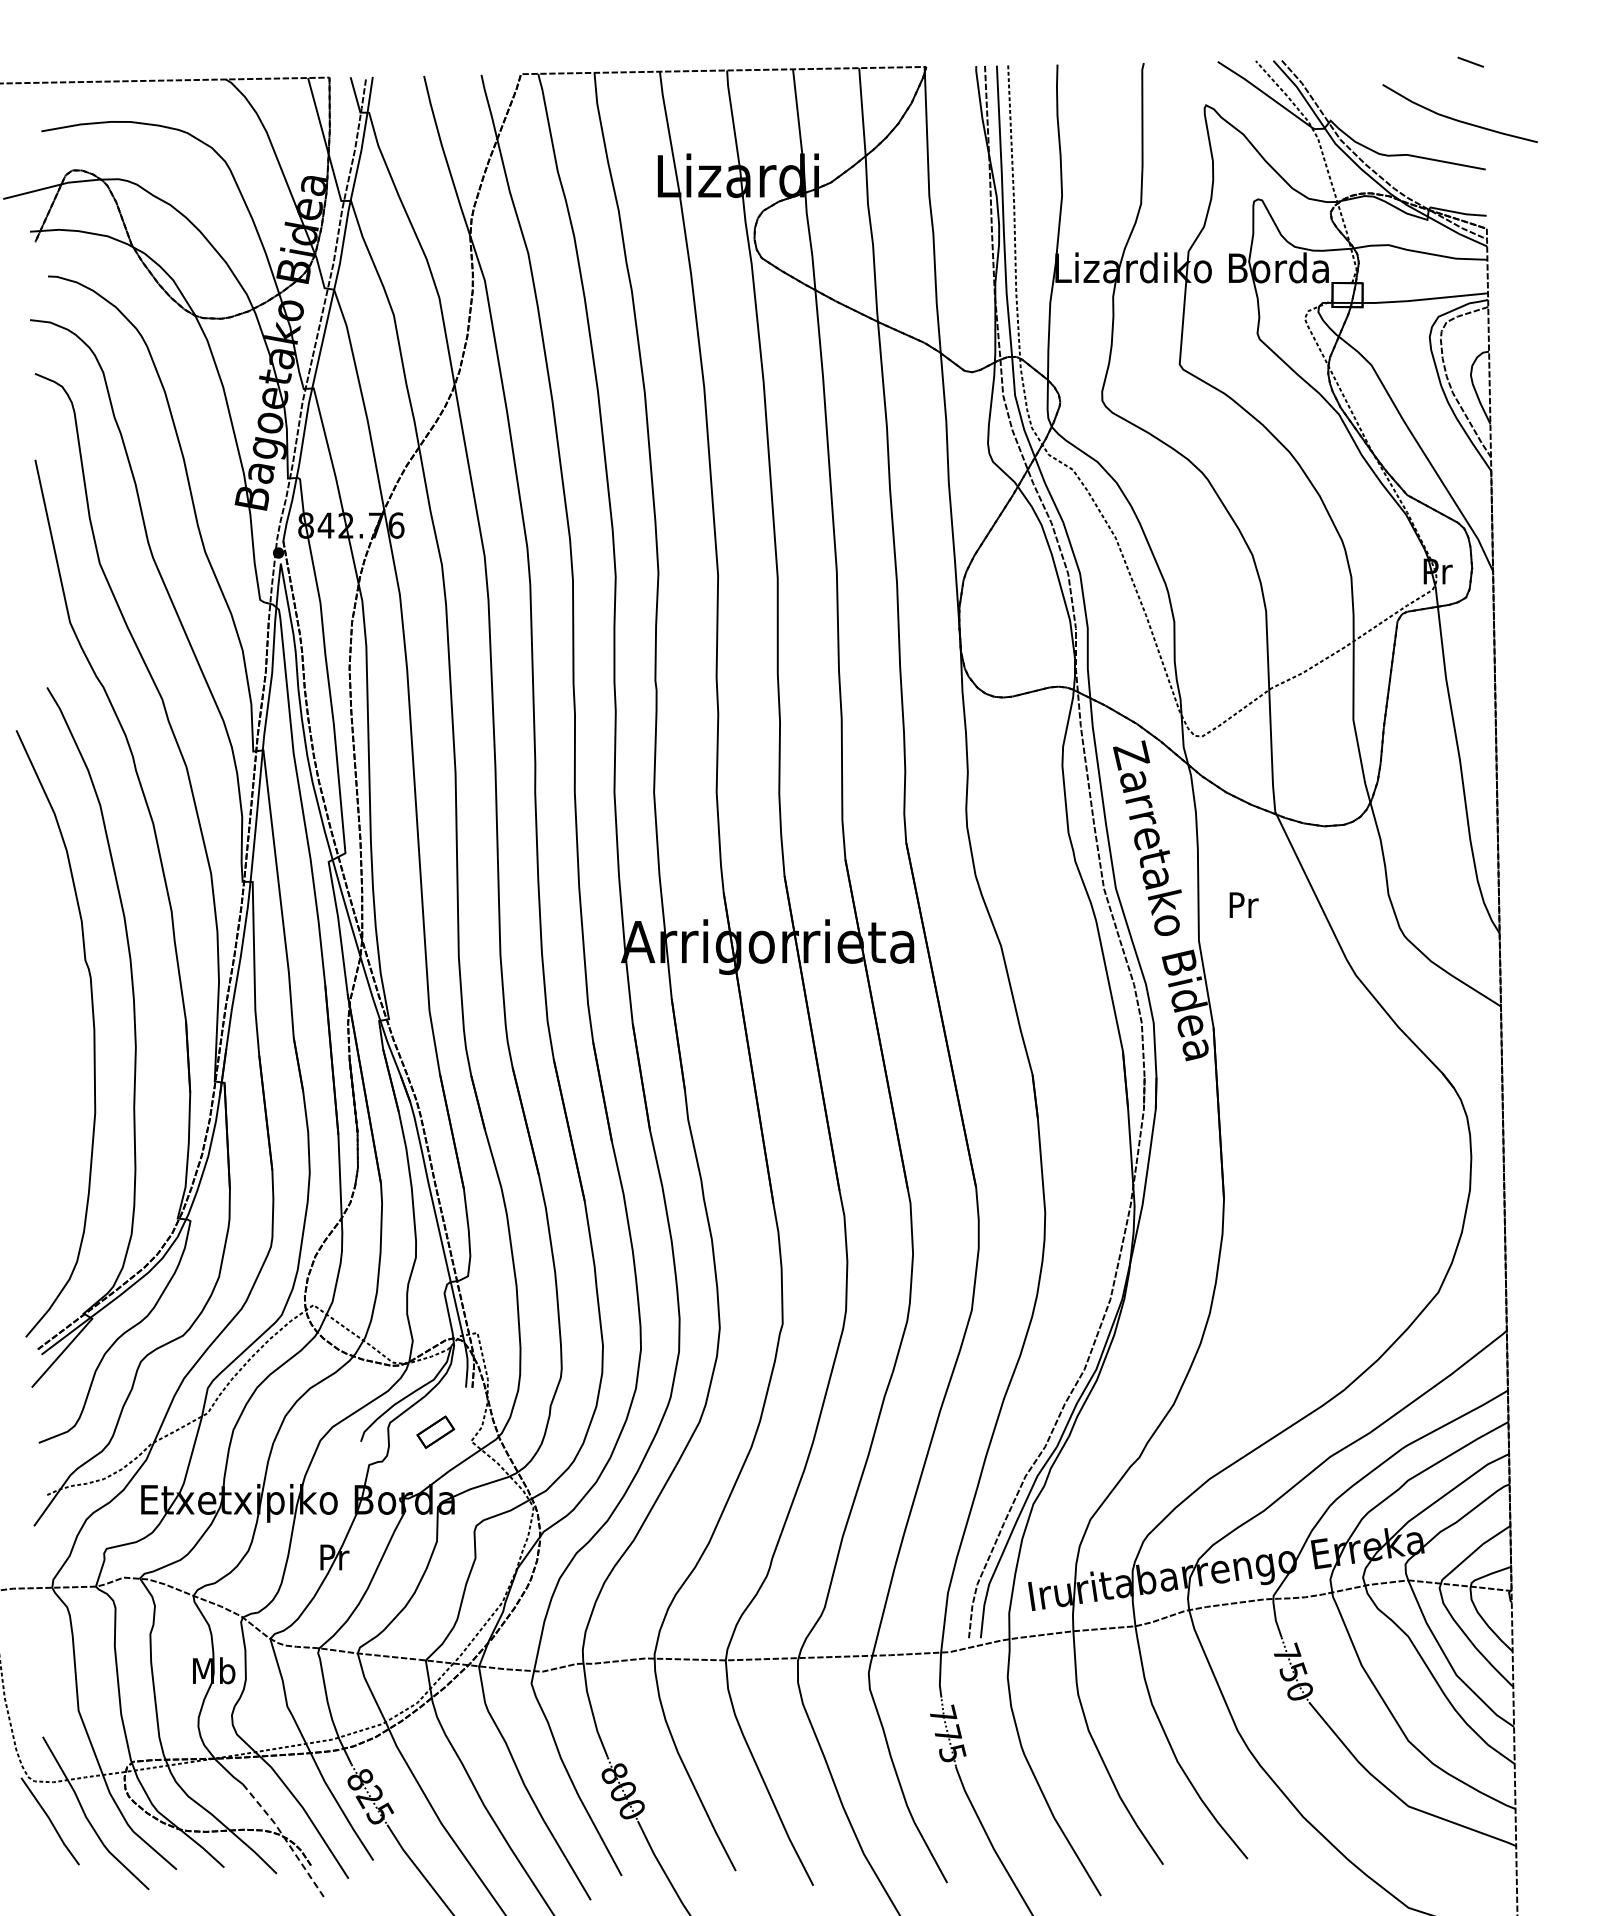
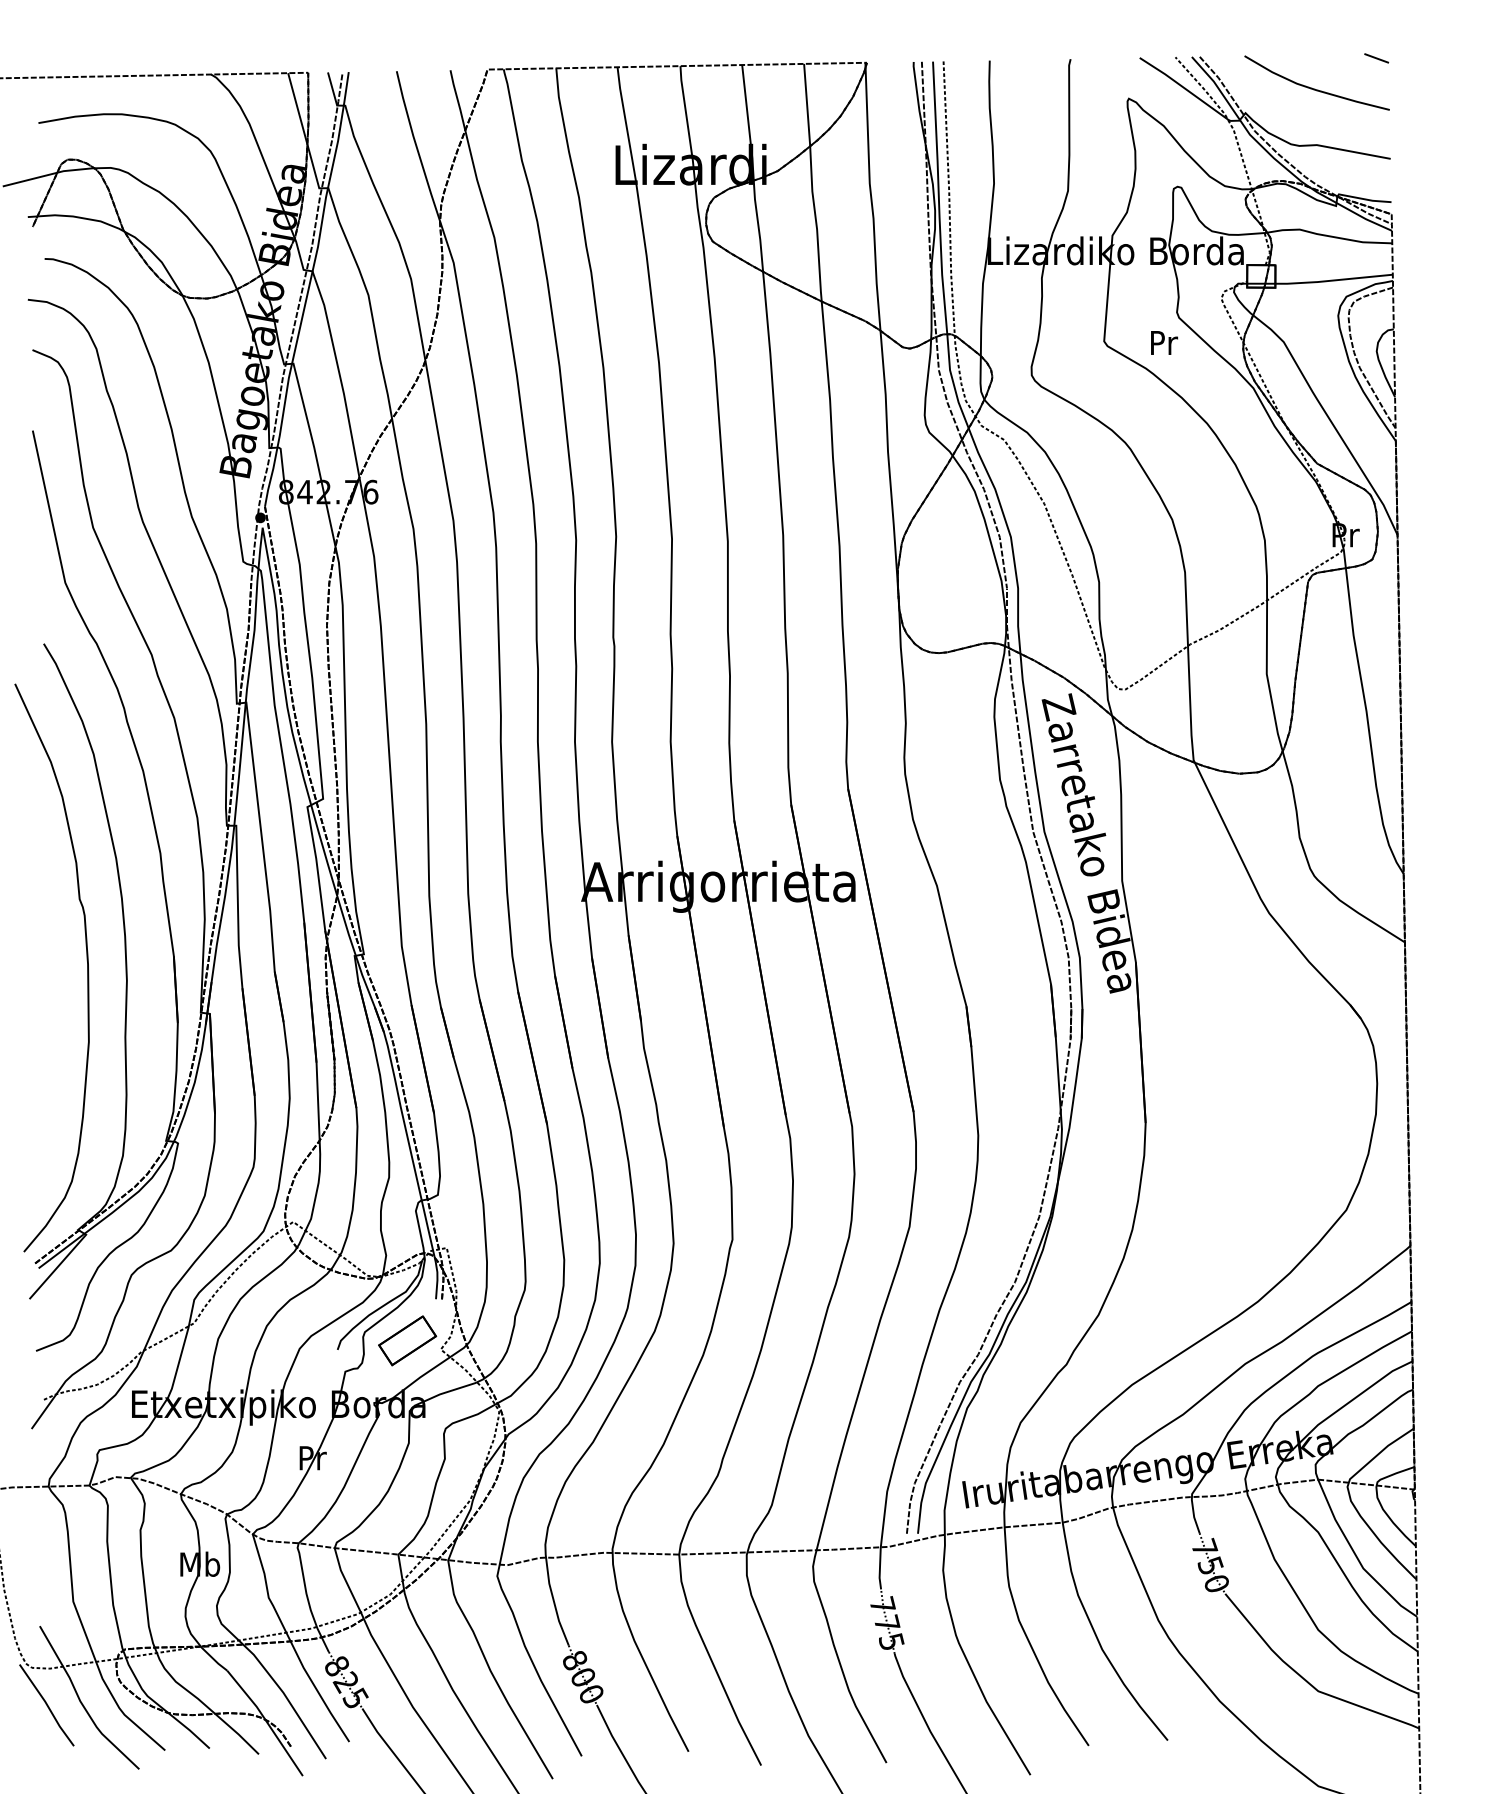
curve: (1457, 119) -> (1314, 88), moved
text: (1243, 904) -> (1163, 342), moved
part: (435, 1432) -> (407, 1341), size x1.67
line: (285, 1838) -> (267, 1721), dashed -> solid

